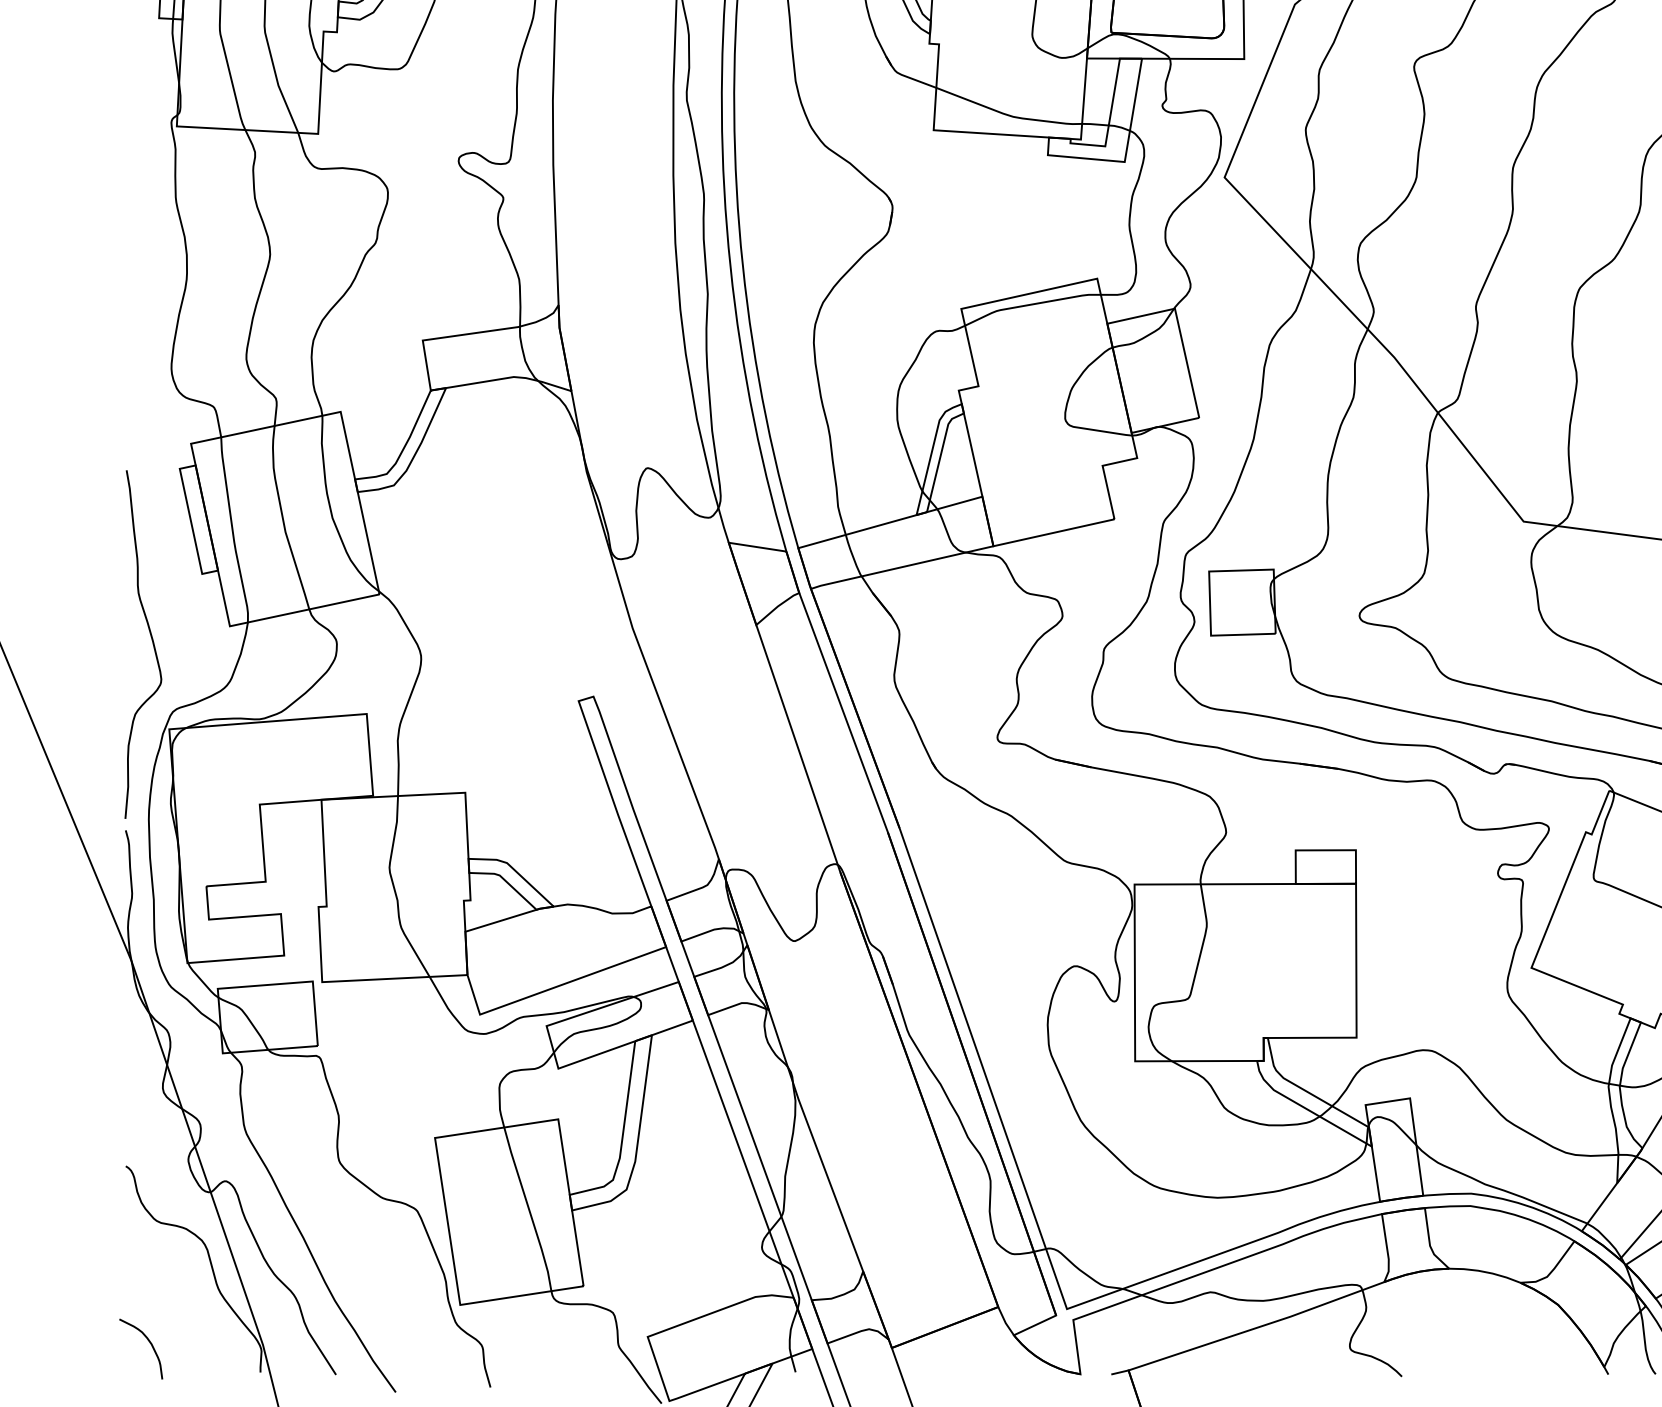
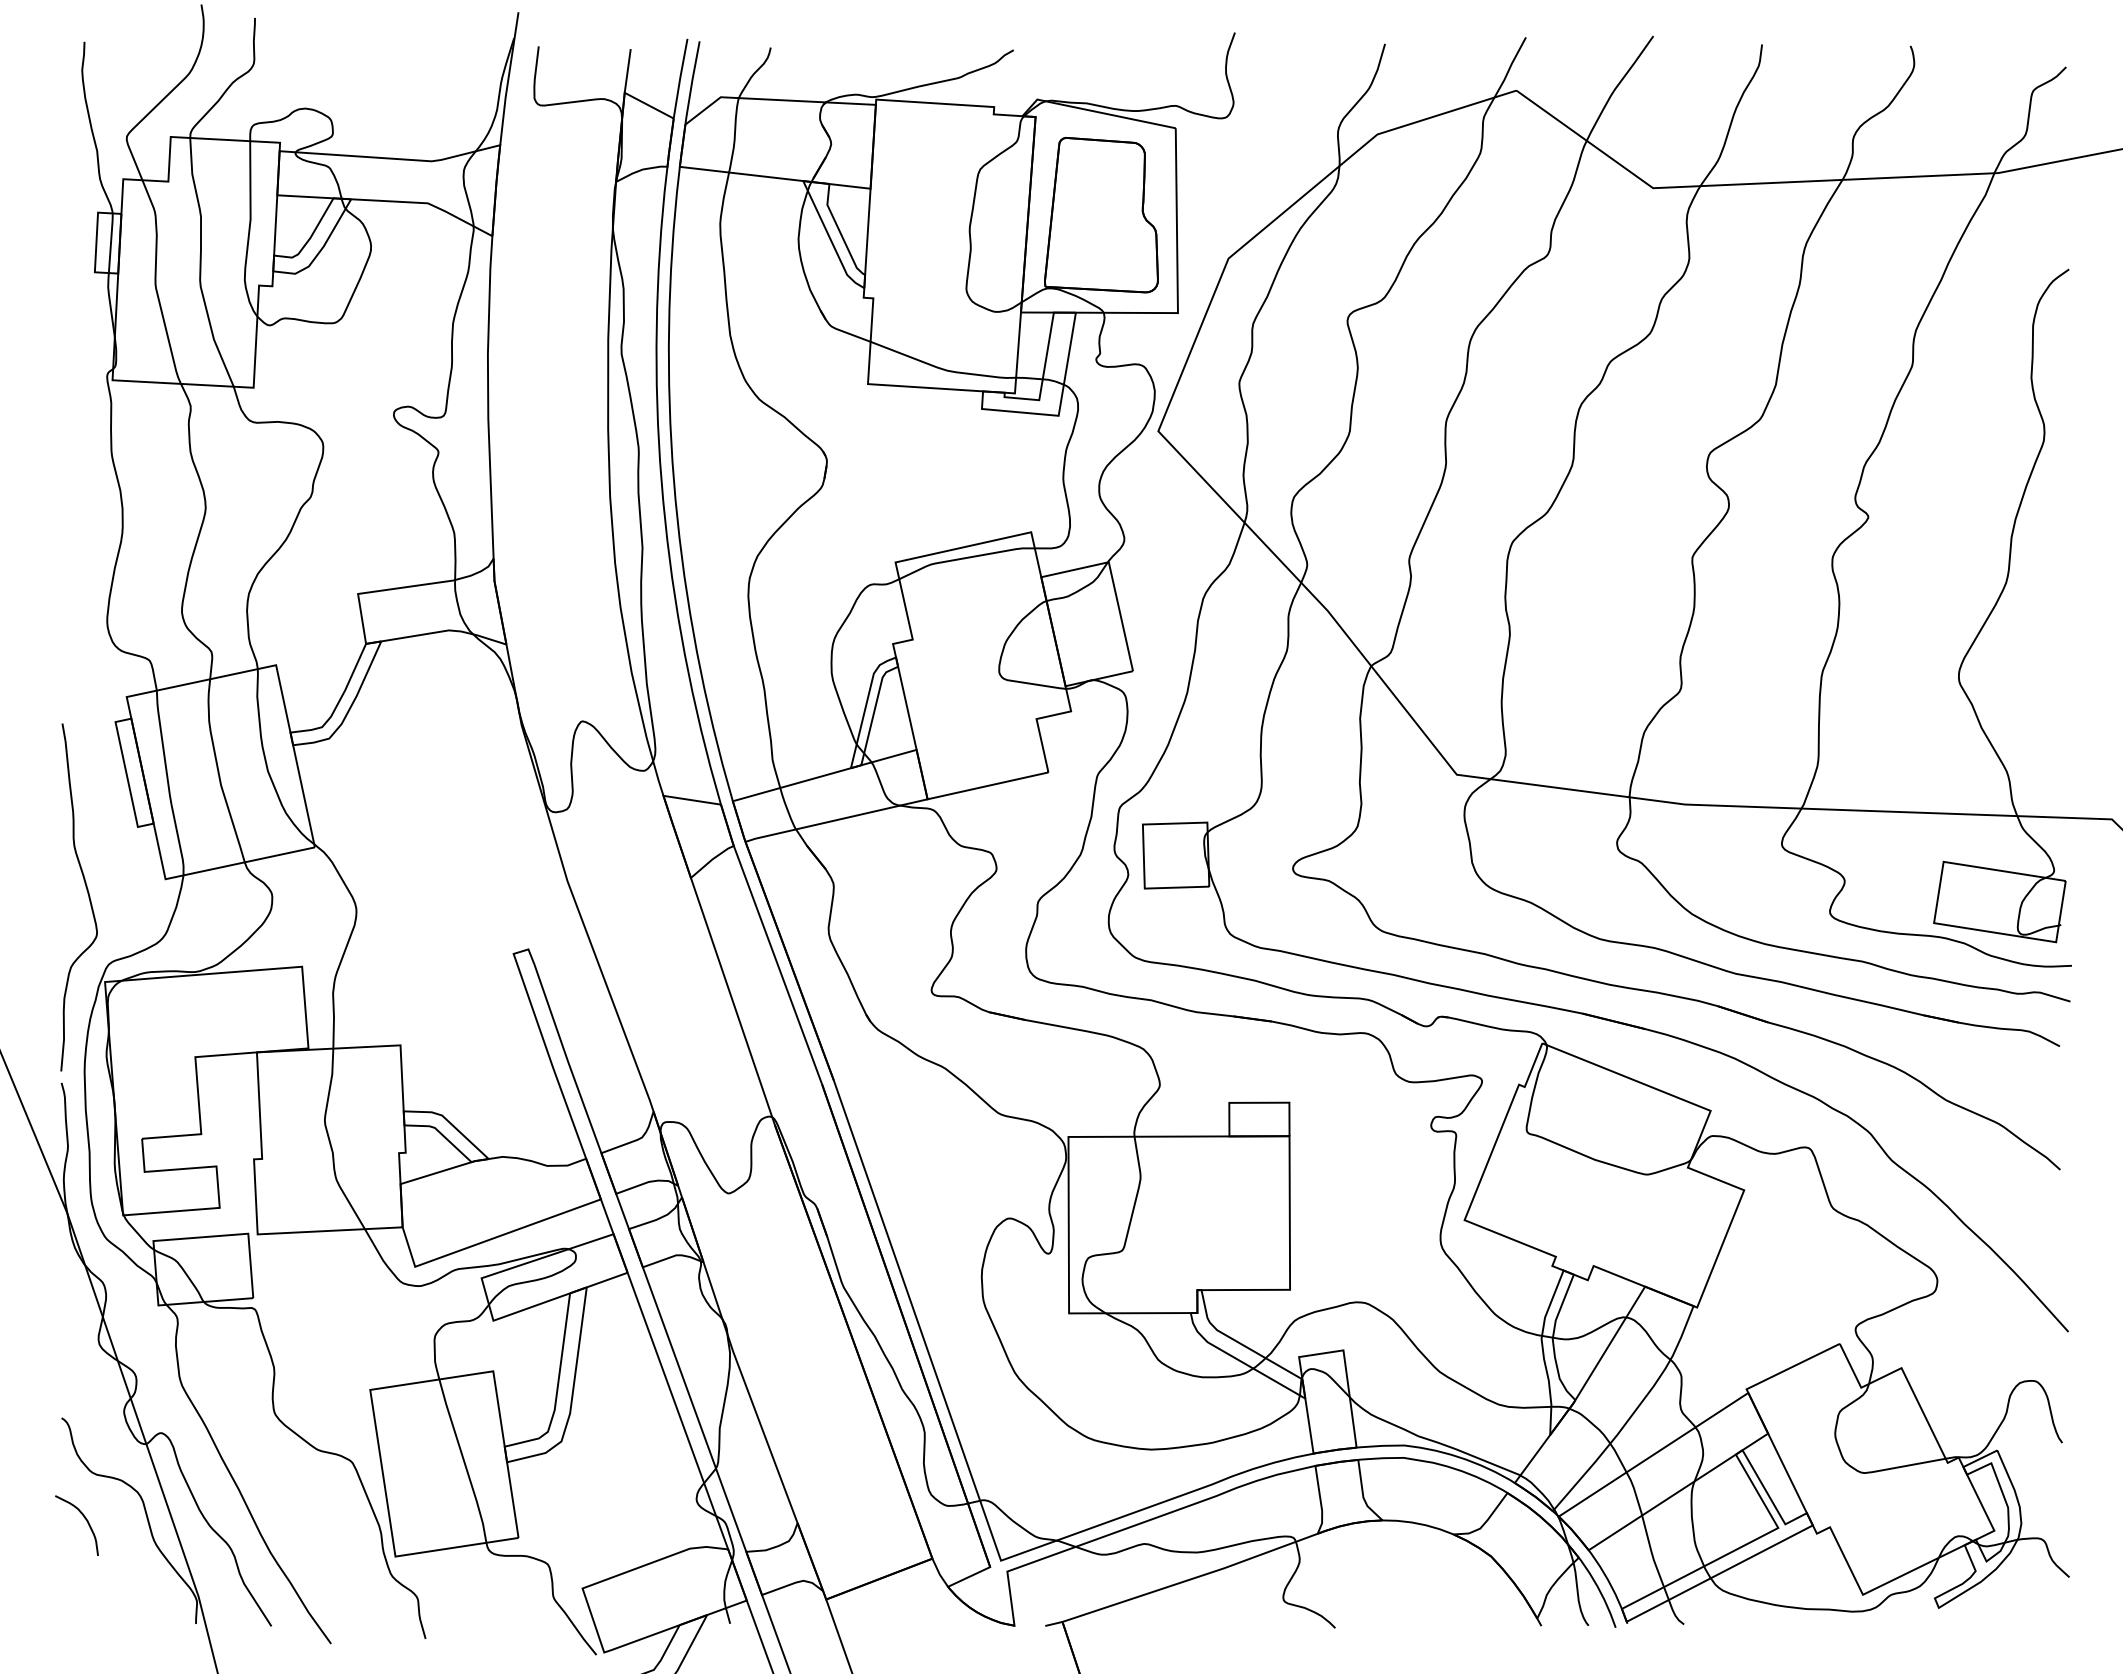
curve: (147, 1340) -> (83, 1517), moved

